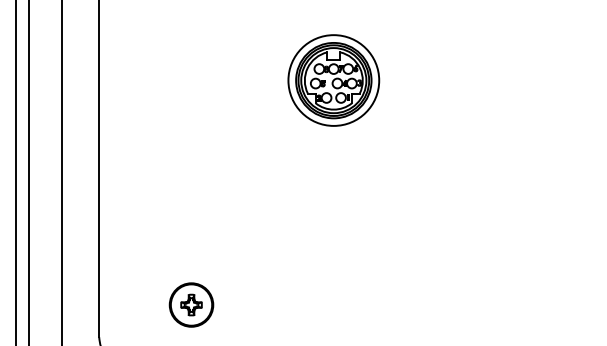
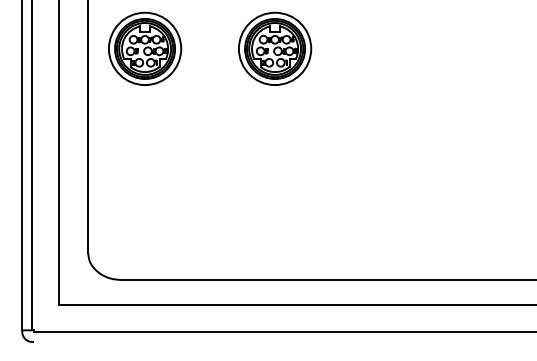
part: (171, 80) -> (145, 48), added
part: (191, 304) -> (161, 227), removed

